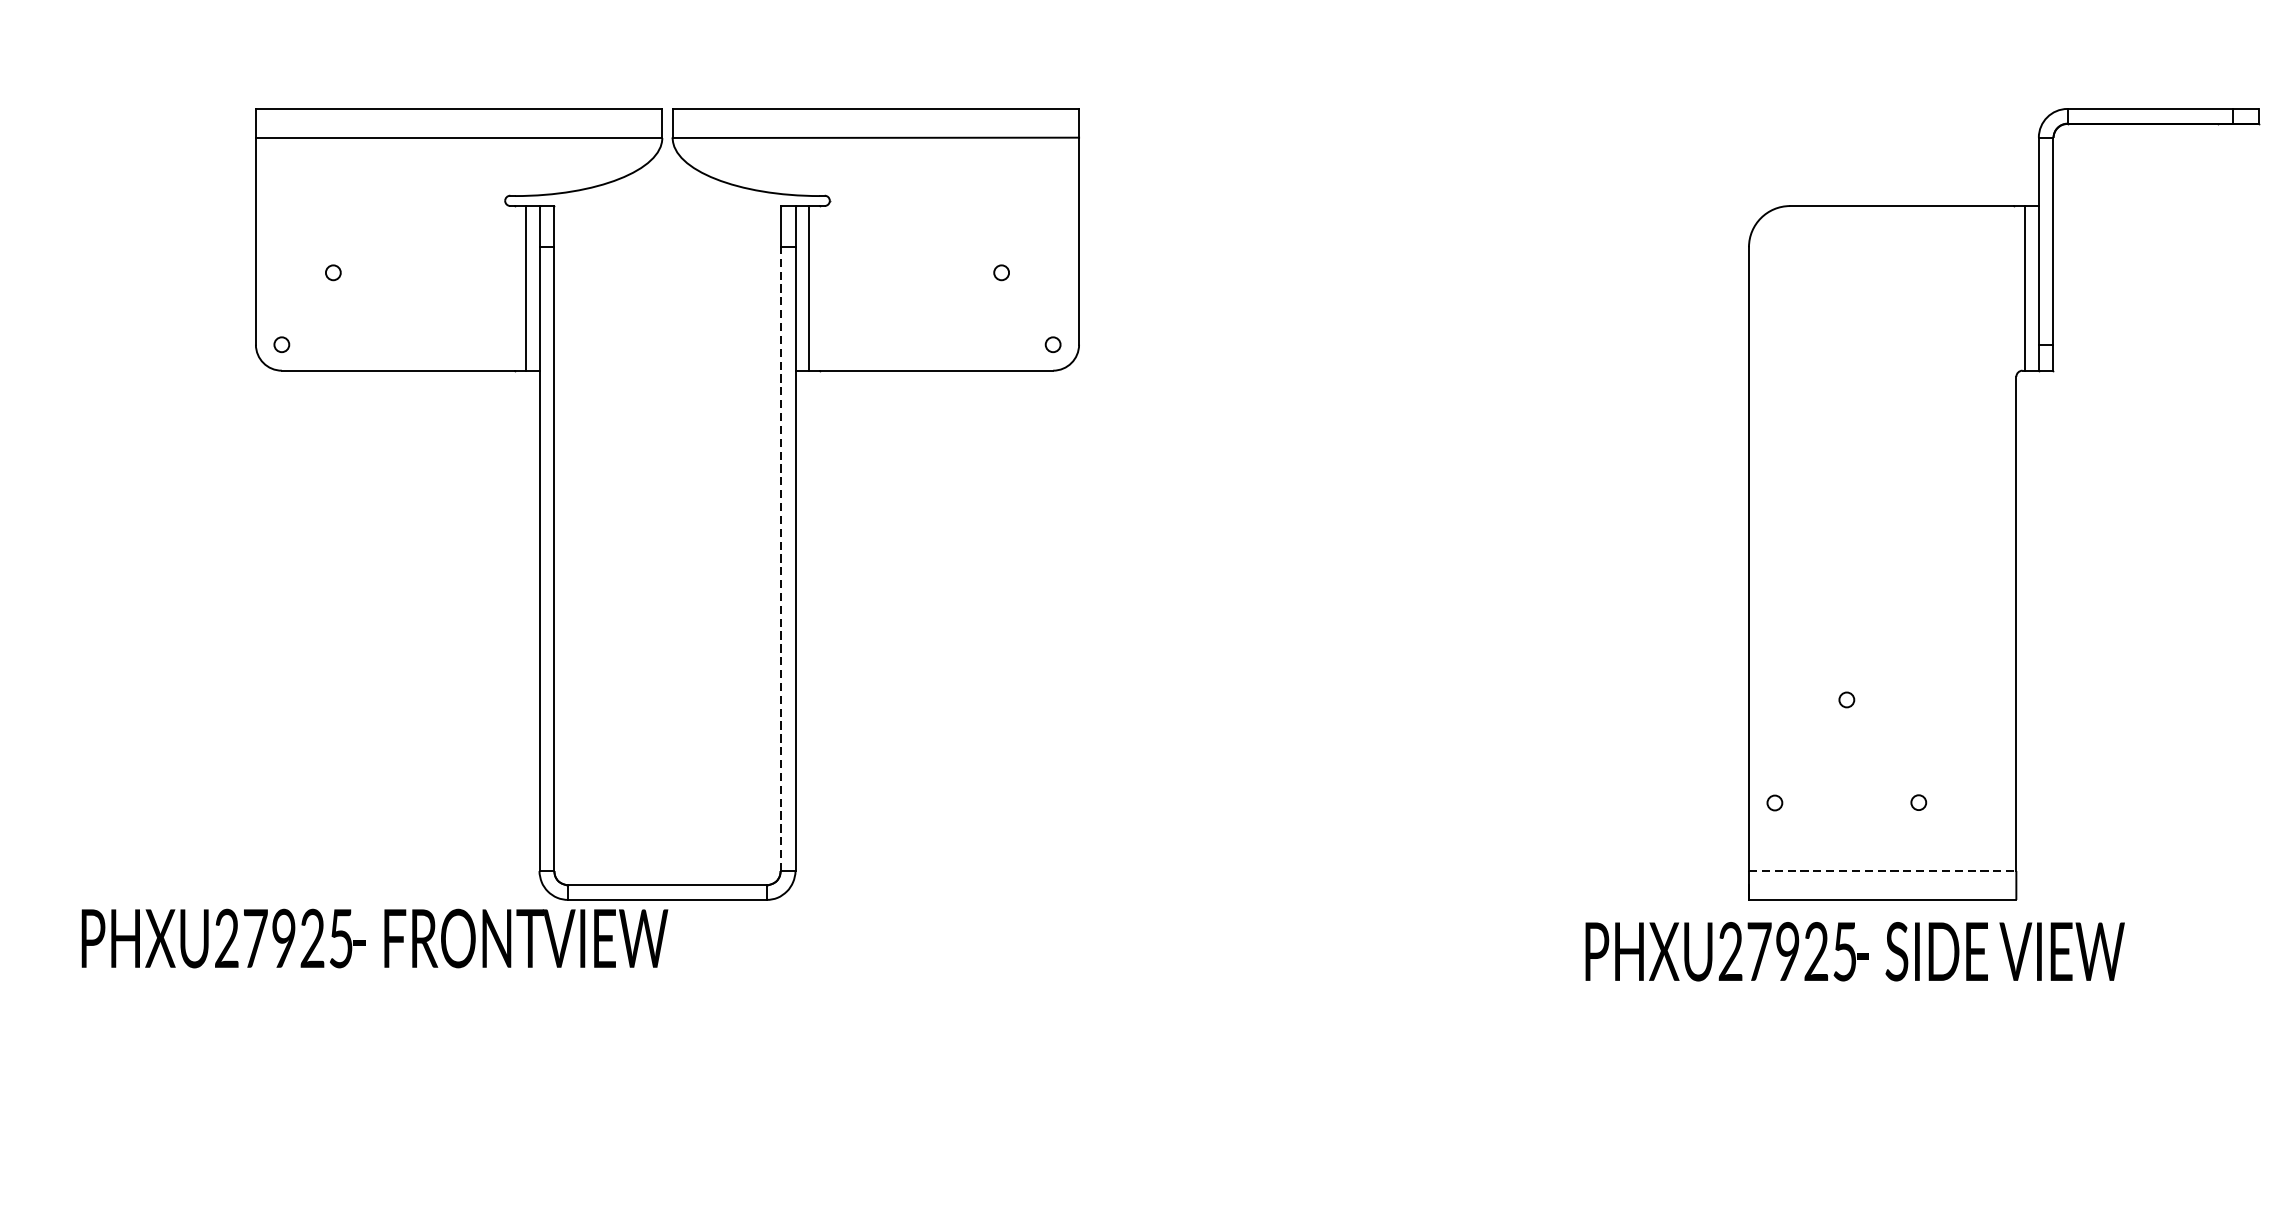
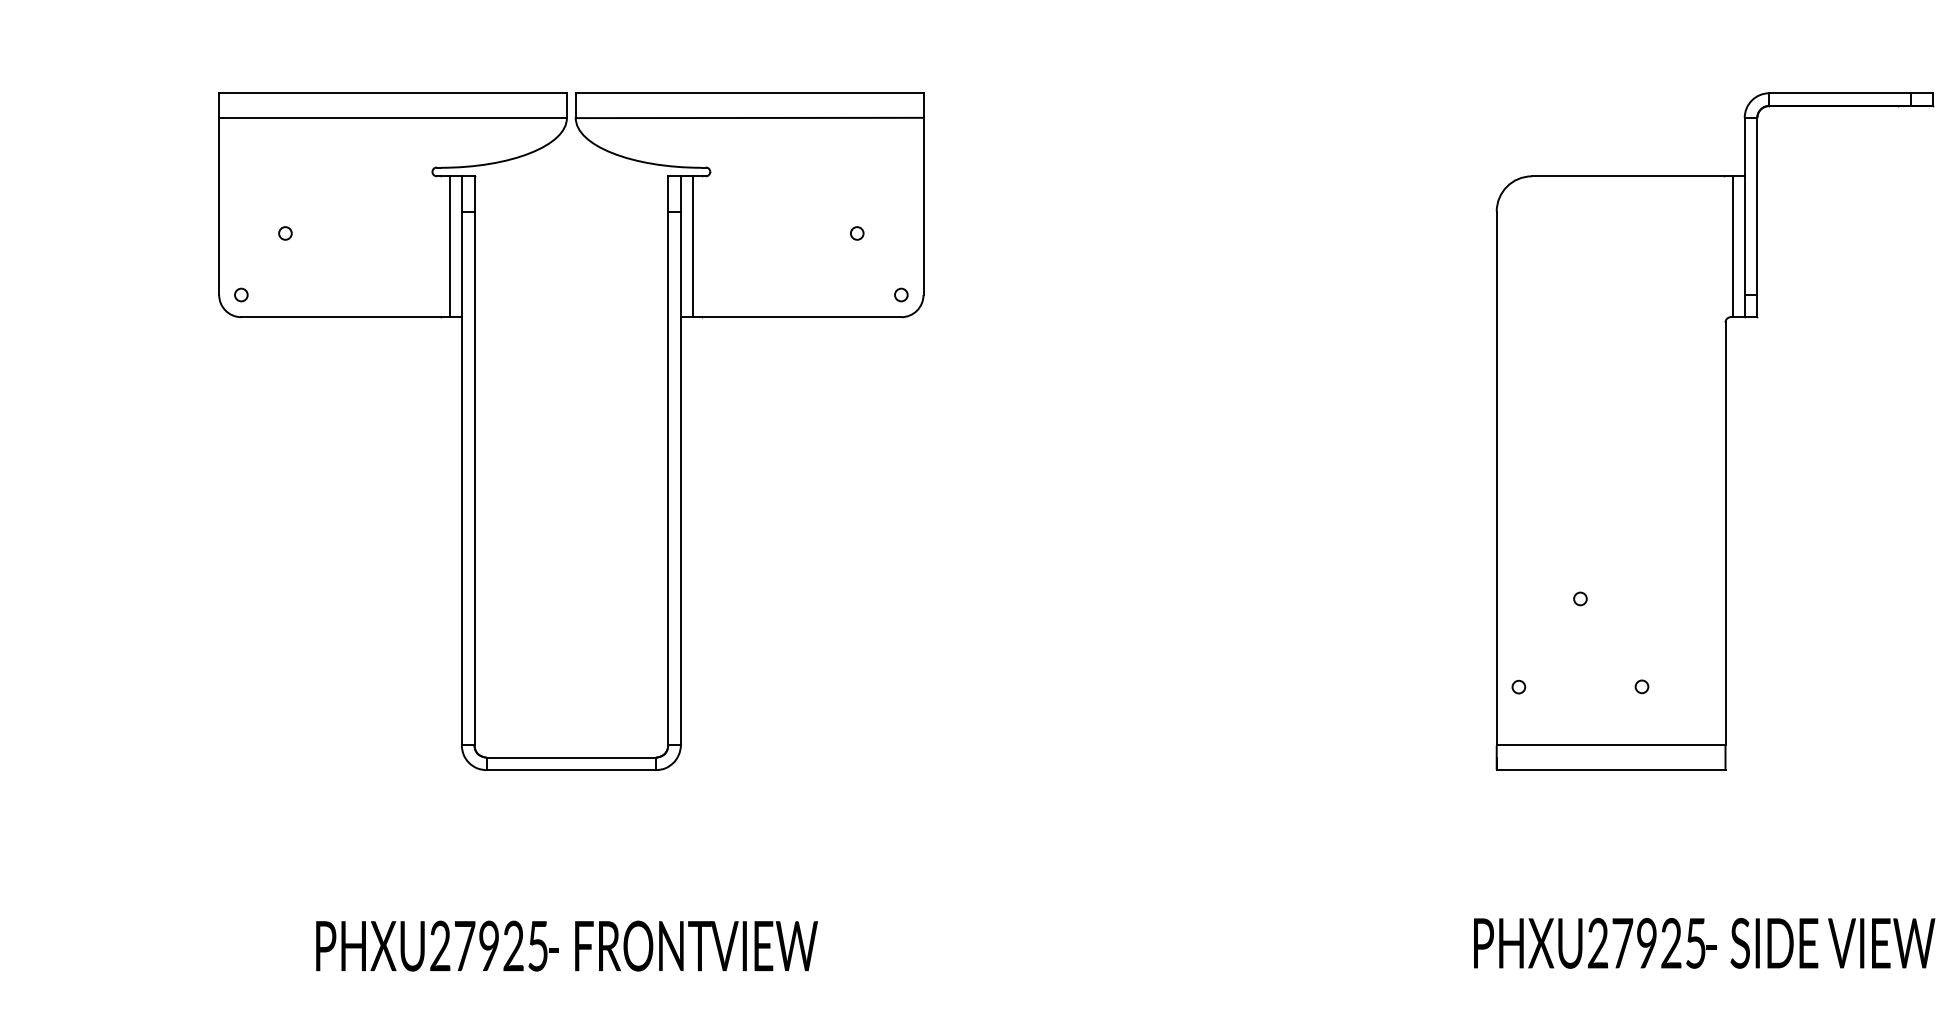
line: (781, 559) -> (668, 478), dashed -> solid
line: (1883, 871) -> (1611, 745), dashed -> solid
text: (374, 937) -> (566, 945), moved
text: (1855, 951) -> (1704, 943), moved

